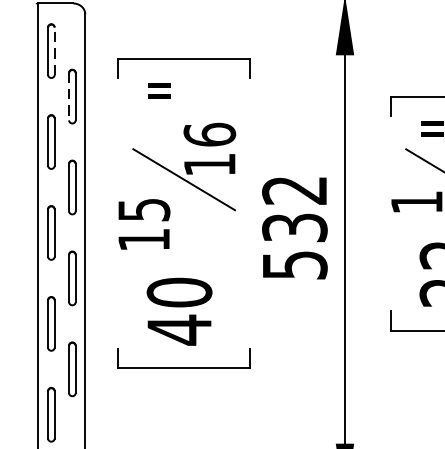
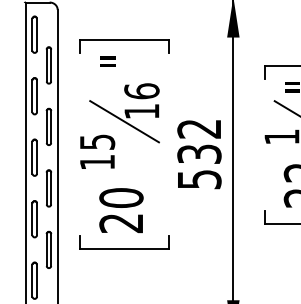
line: (55, 50) -> (37, 34), dashed -> solid
line: (68, 96) -> (46, 65), dashed -> solid
text: (178, 330) -> (120, 223), 40 -> 20

